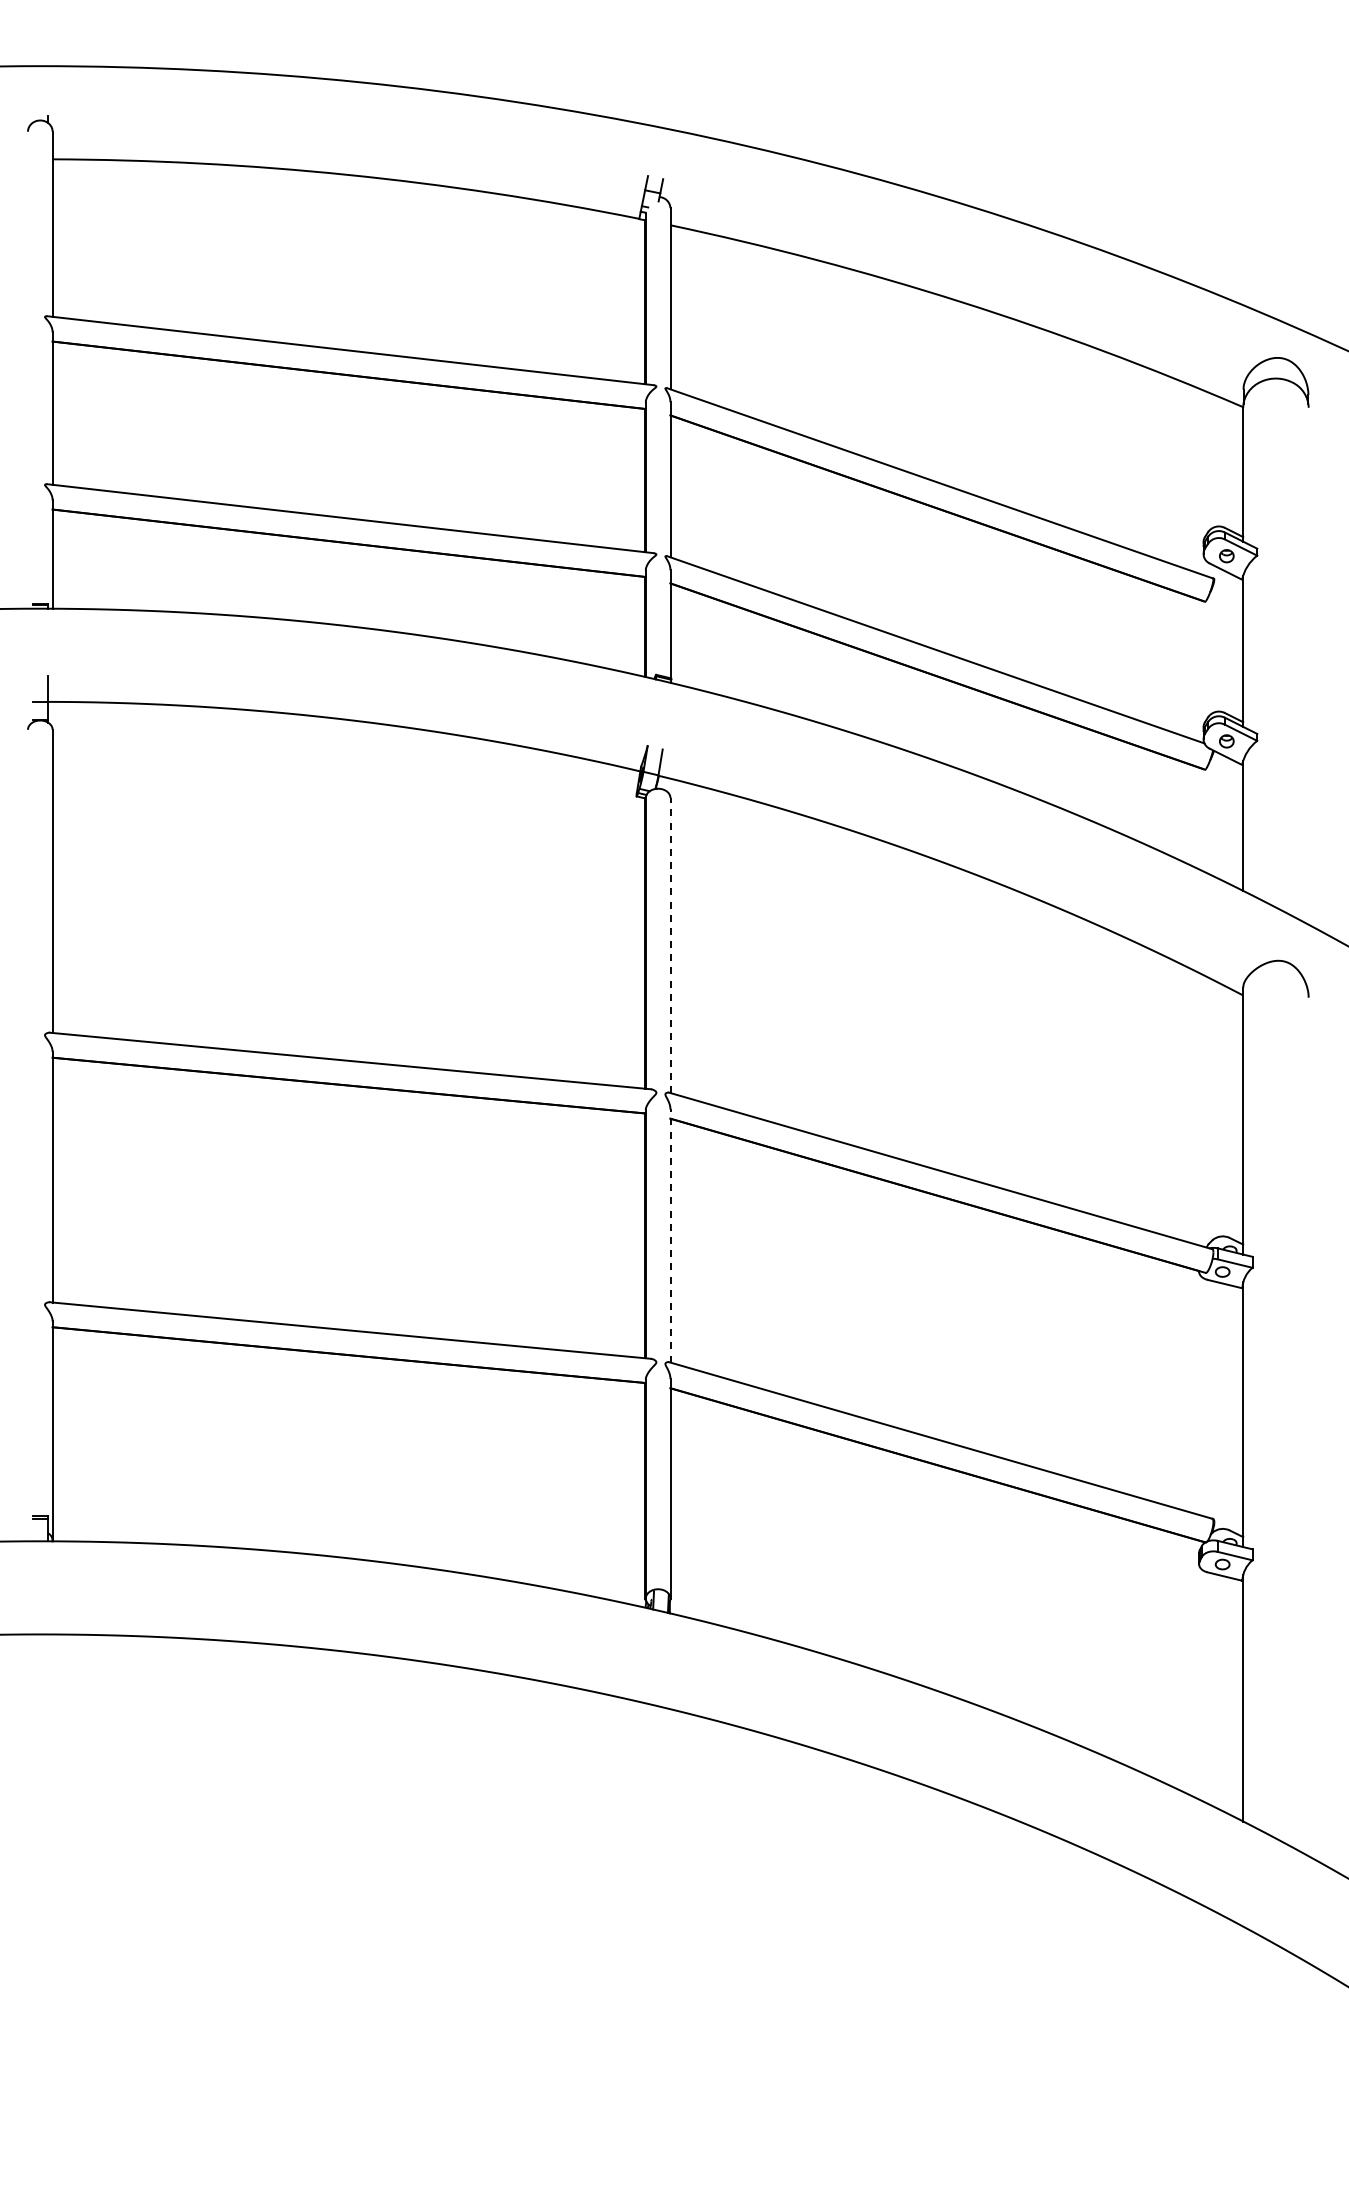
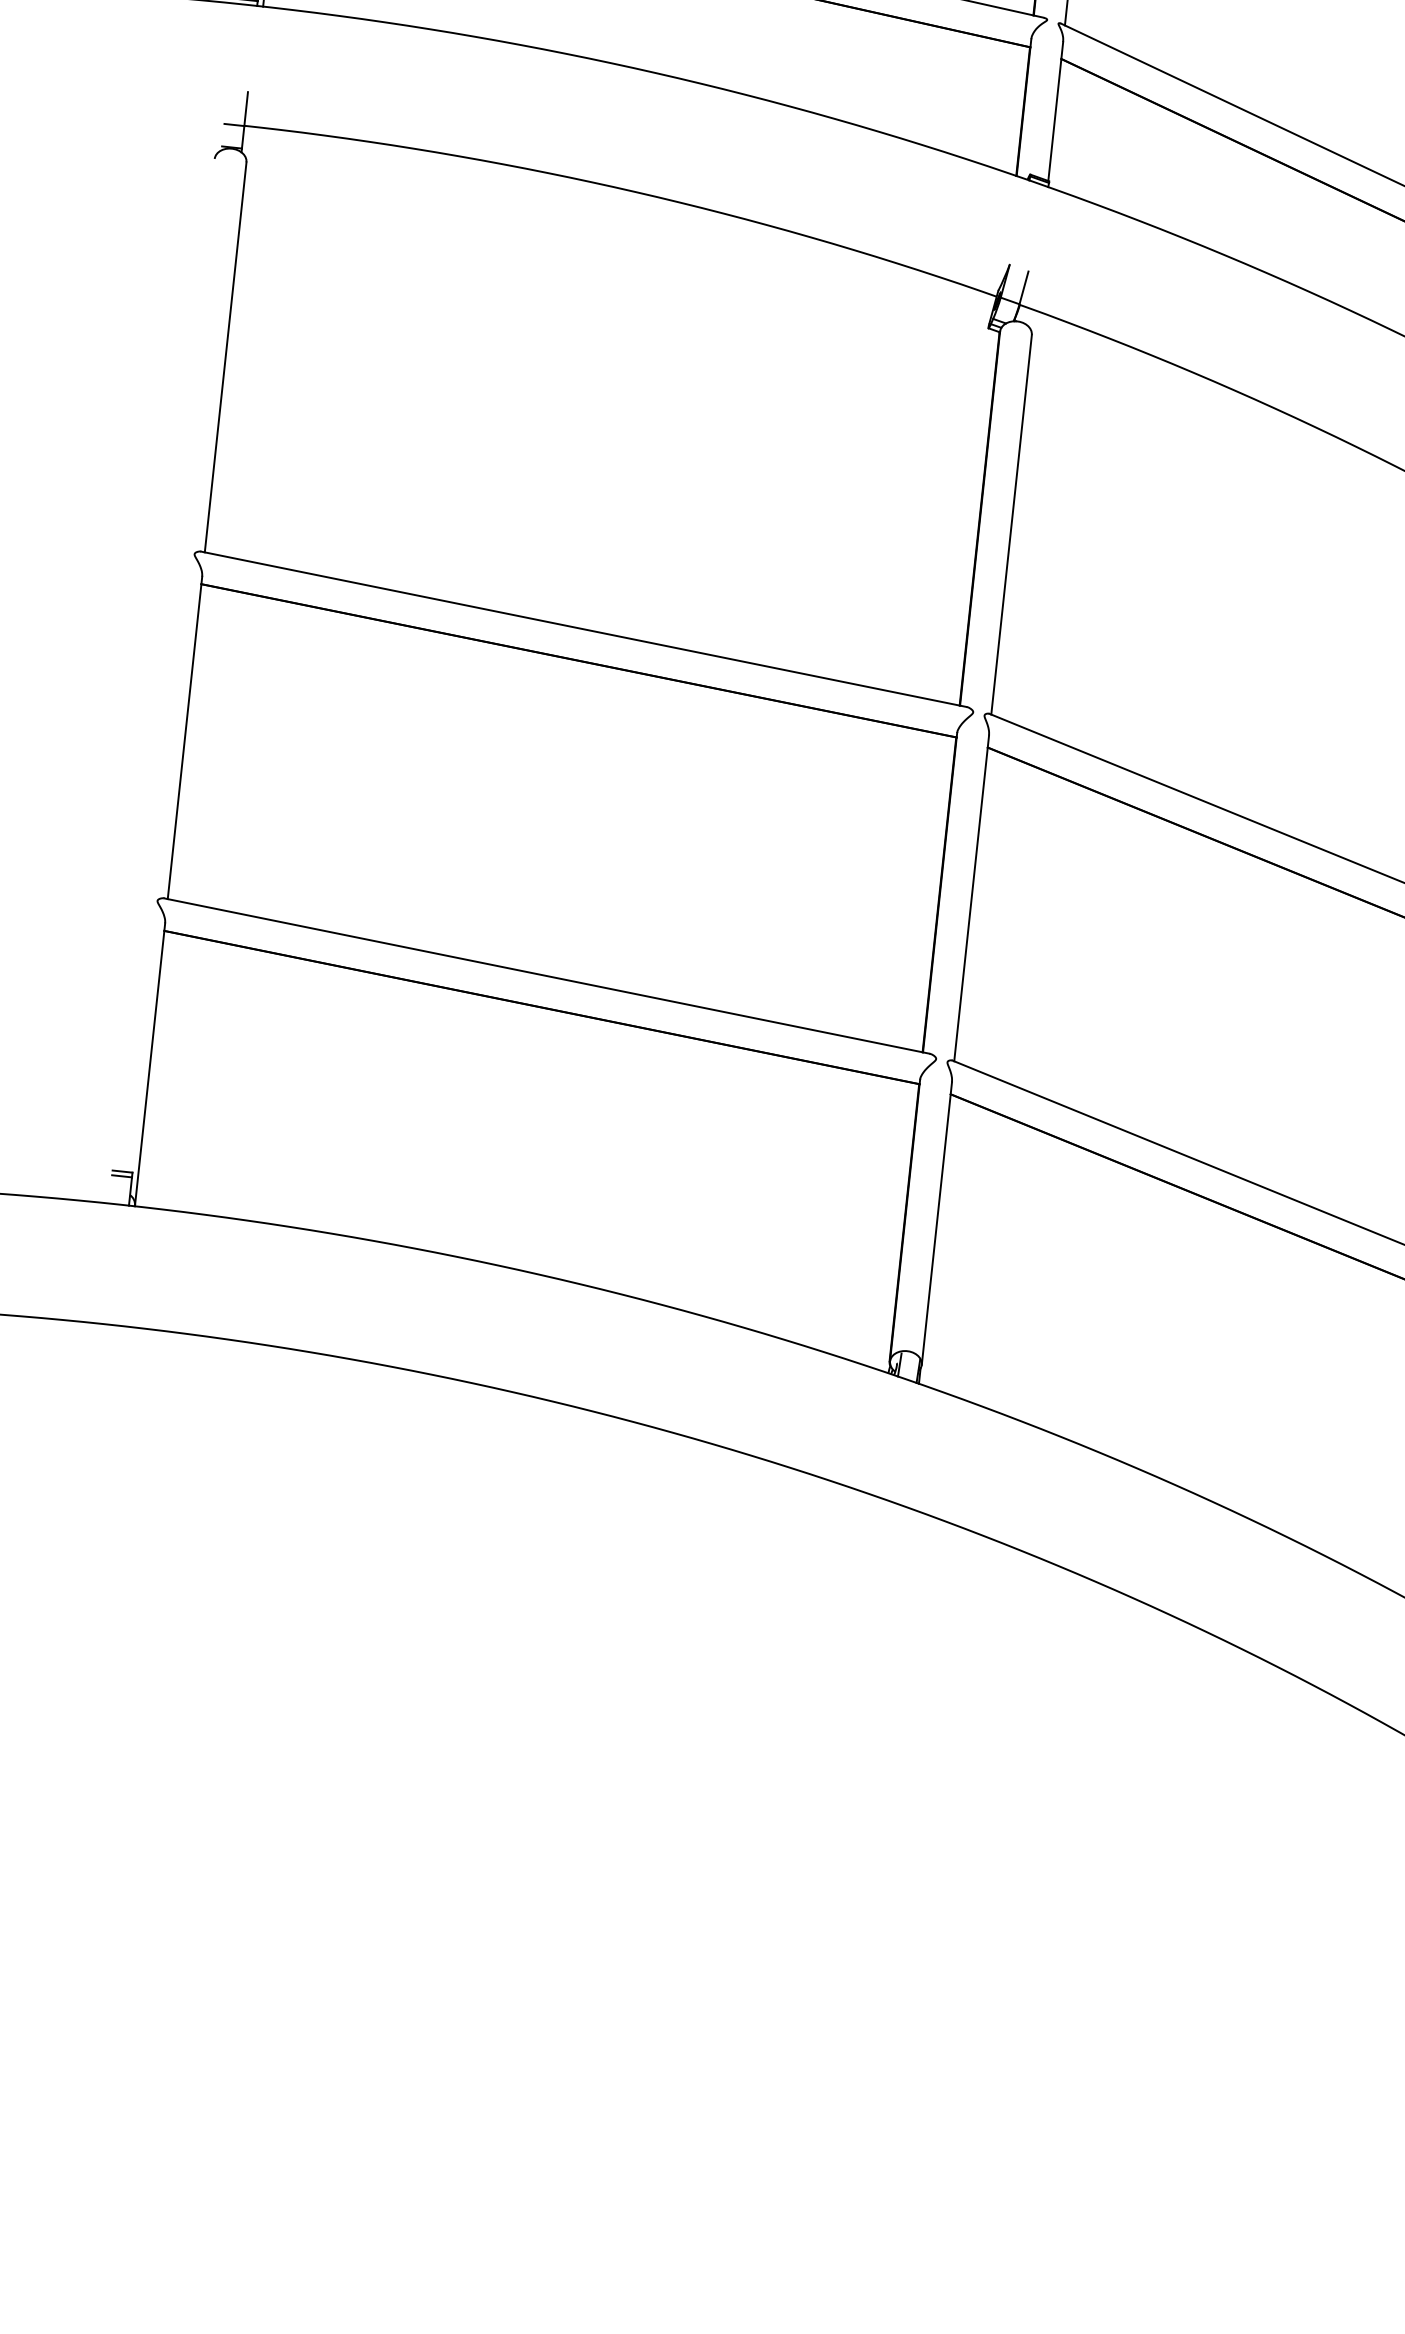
line: (670, 945) -> (1011, 524), dashed -> solid
line: (670, 1236) -> (971, 899), dashed -> solid

